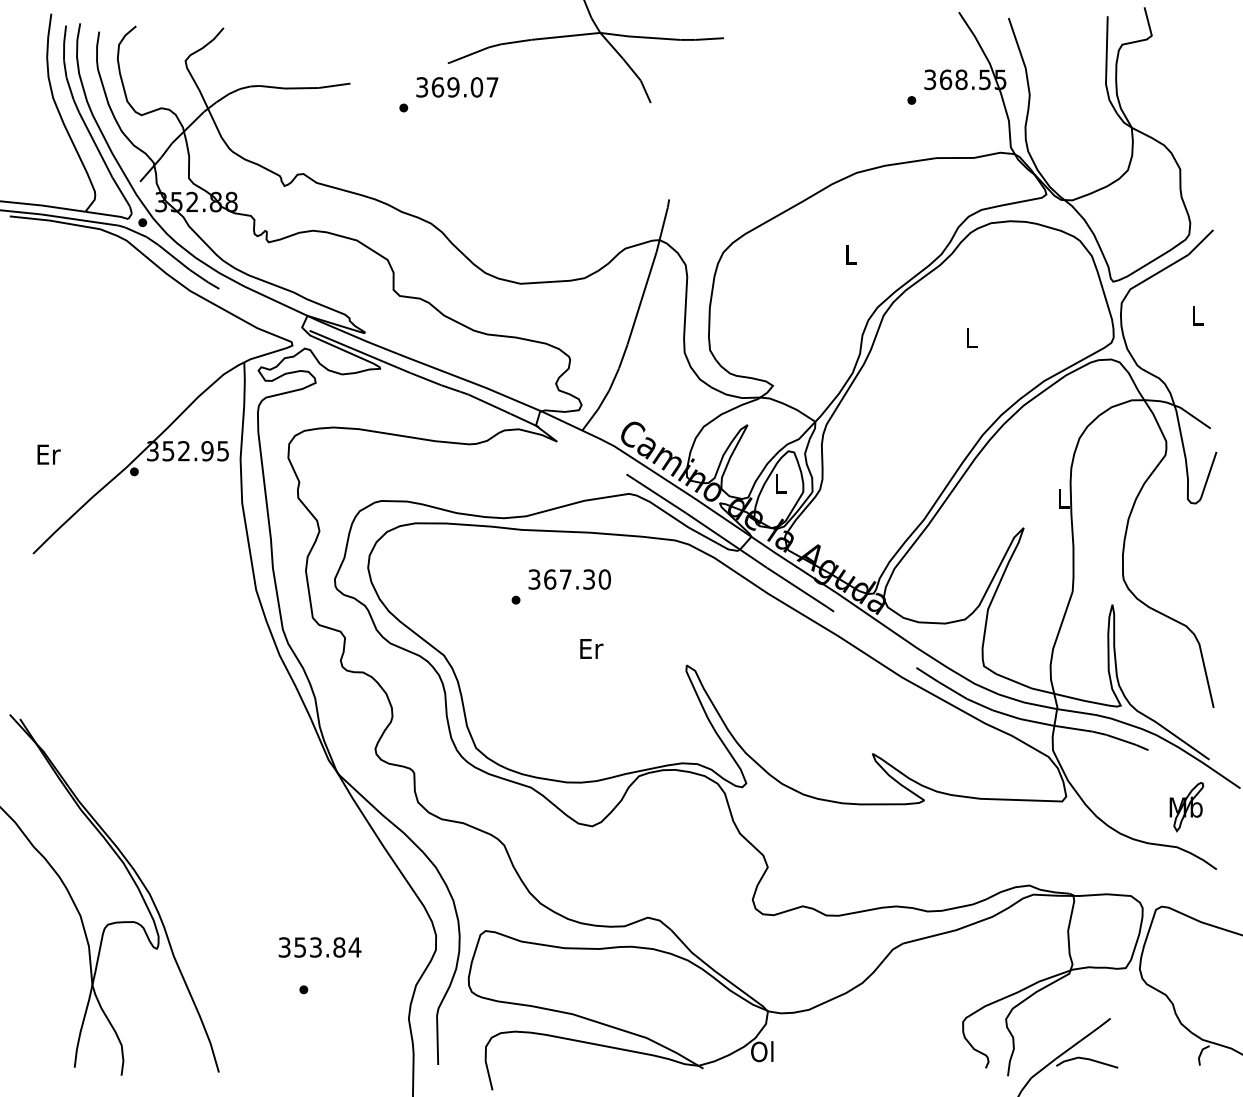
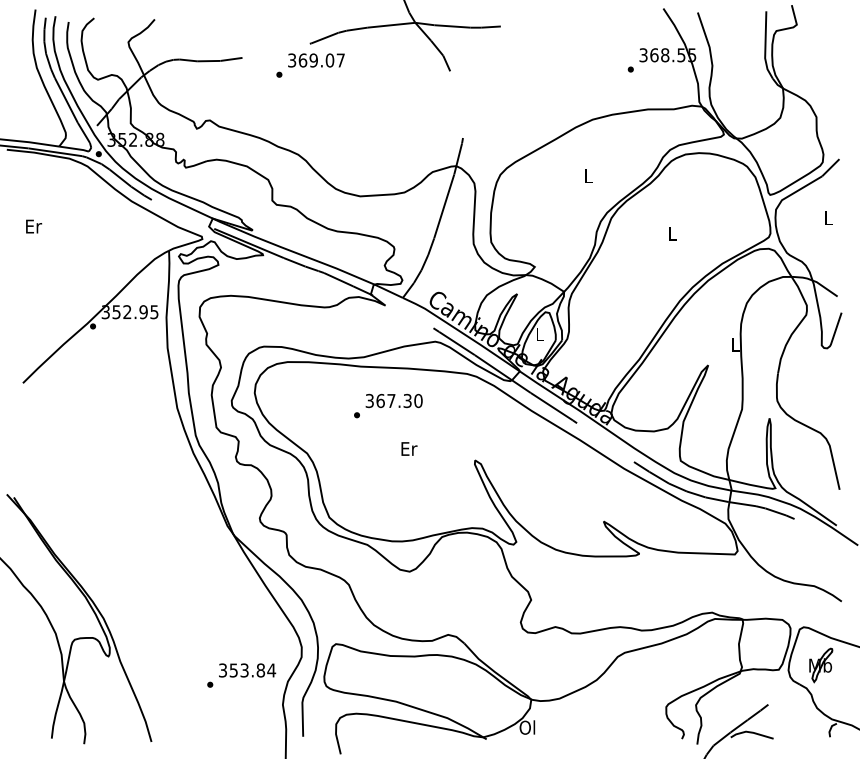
text: (49, 454) -> (34, 226), moved
part: (1187, 807) -> (821, 665), moved
text: (320, 947) -> (247, 670), moved

